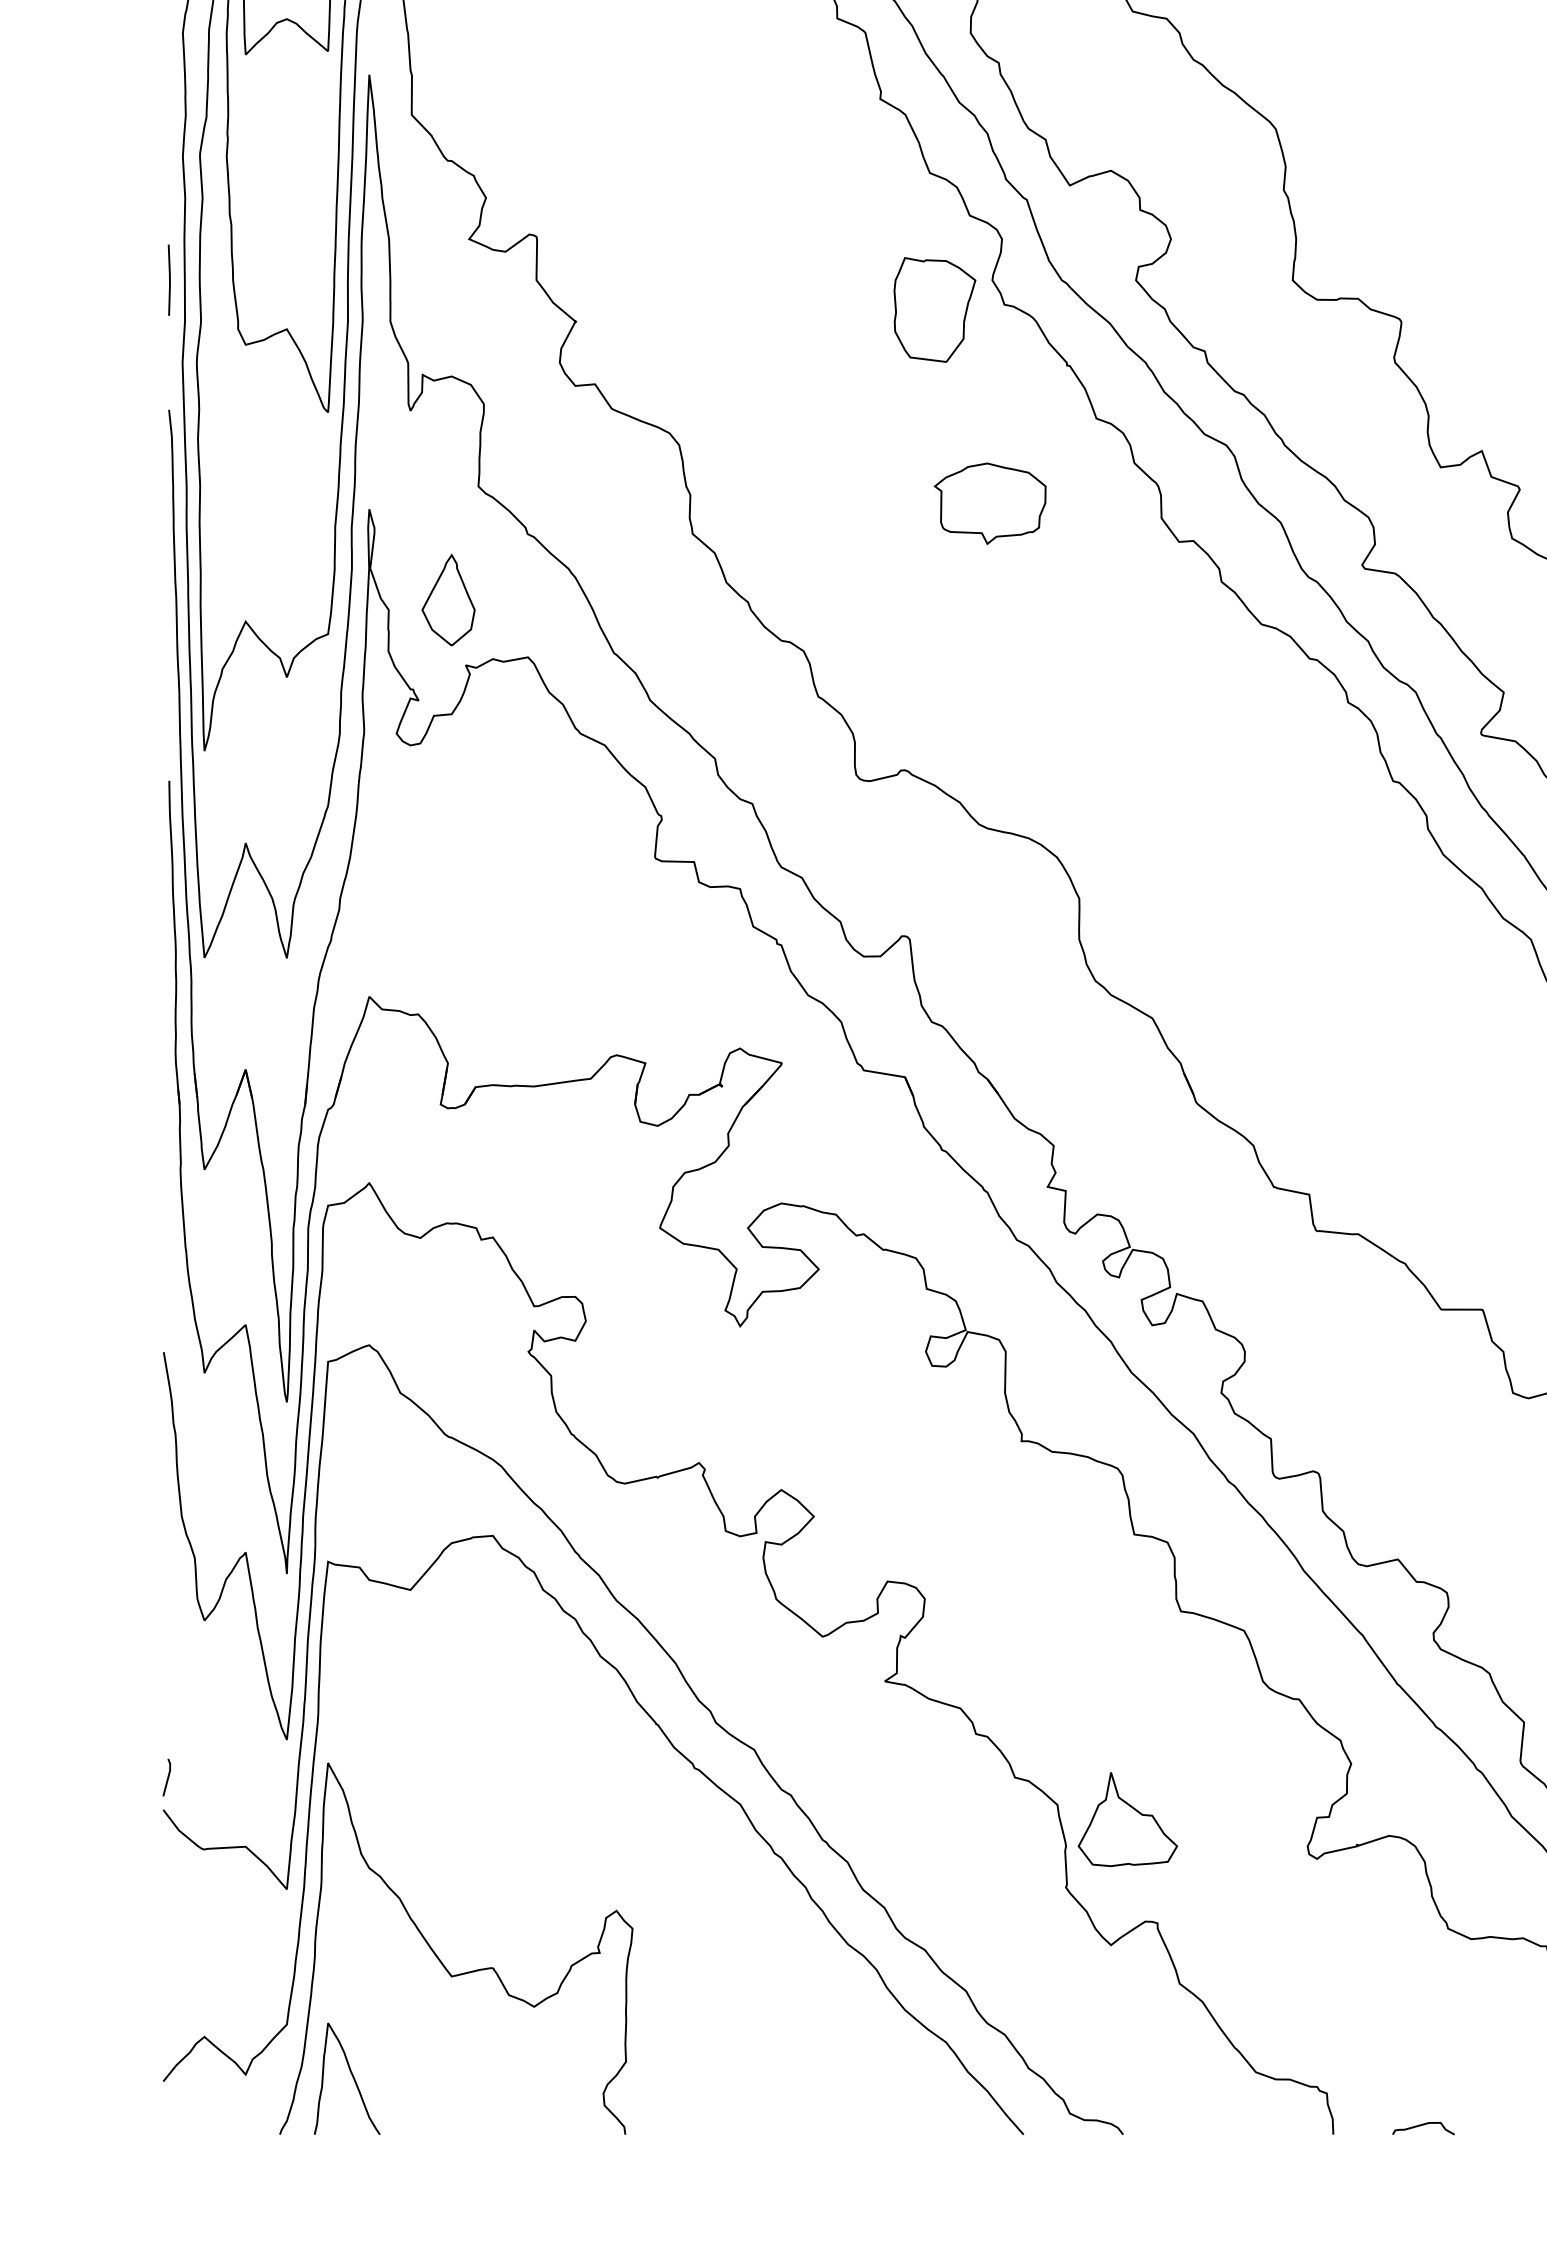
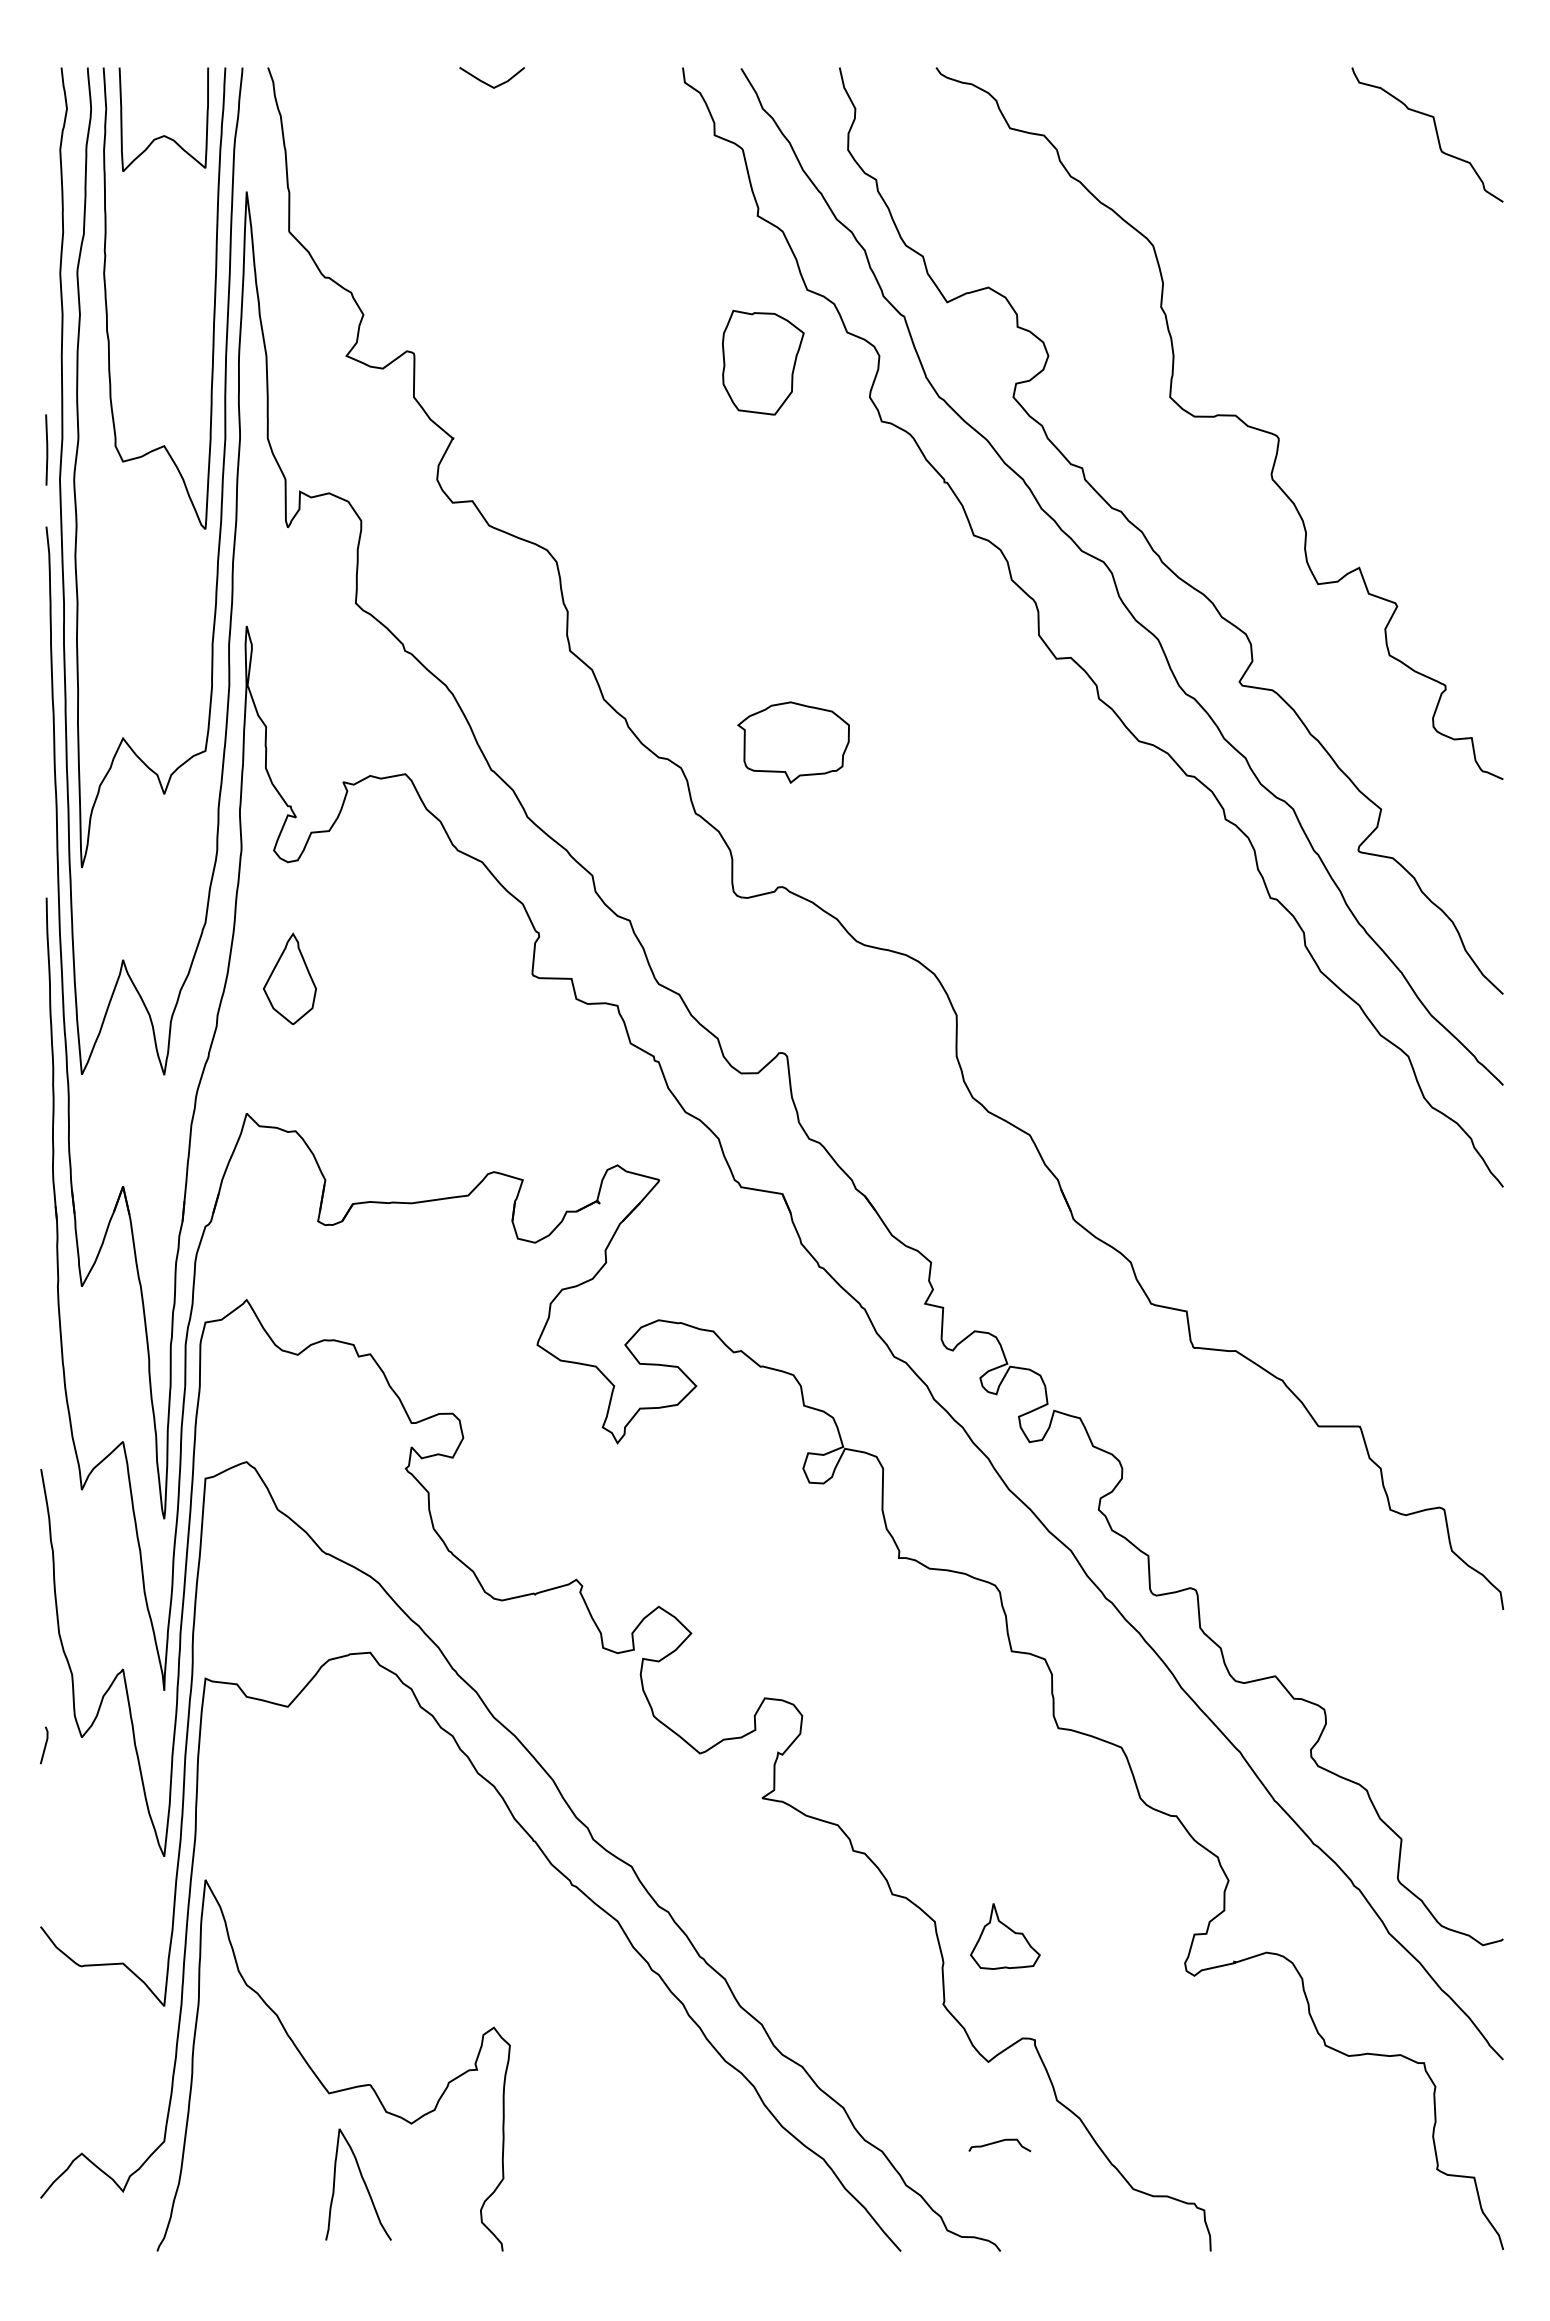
line: (169, 279) -> (46, 449), moved
part: (935, 309) -> (763, 362), moved
part: (990, 503) -> (793, 742), moved
part: (448, 599) -> (289, 978), moved
line: (167, 1777) -> (44, 1745), moved
part: (1128, 1819) -> (1005, 1936), size x0.7
curve: (352, 2076) -> (363, 2182), moved
curve: (1423, 2125) -> (999, 2142), moved

